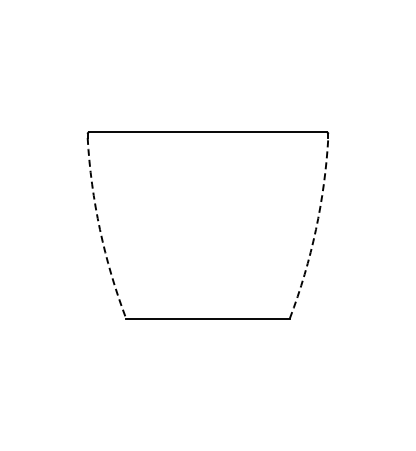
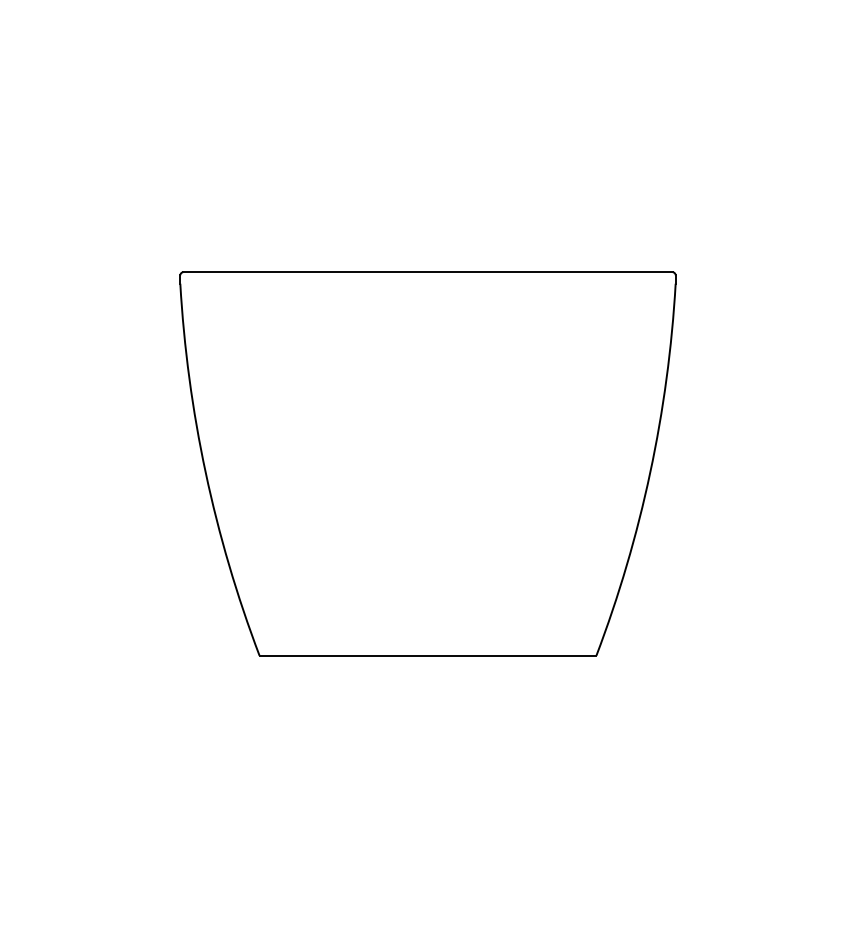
arc: (100, 229) -> (206, 472), dashed -> solid
arc: (315, 229) -> (649, 472), dashed -> solid

